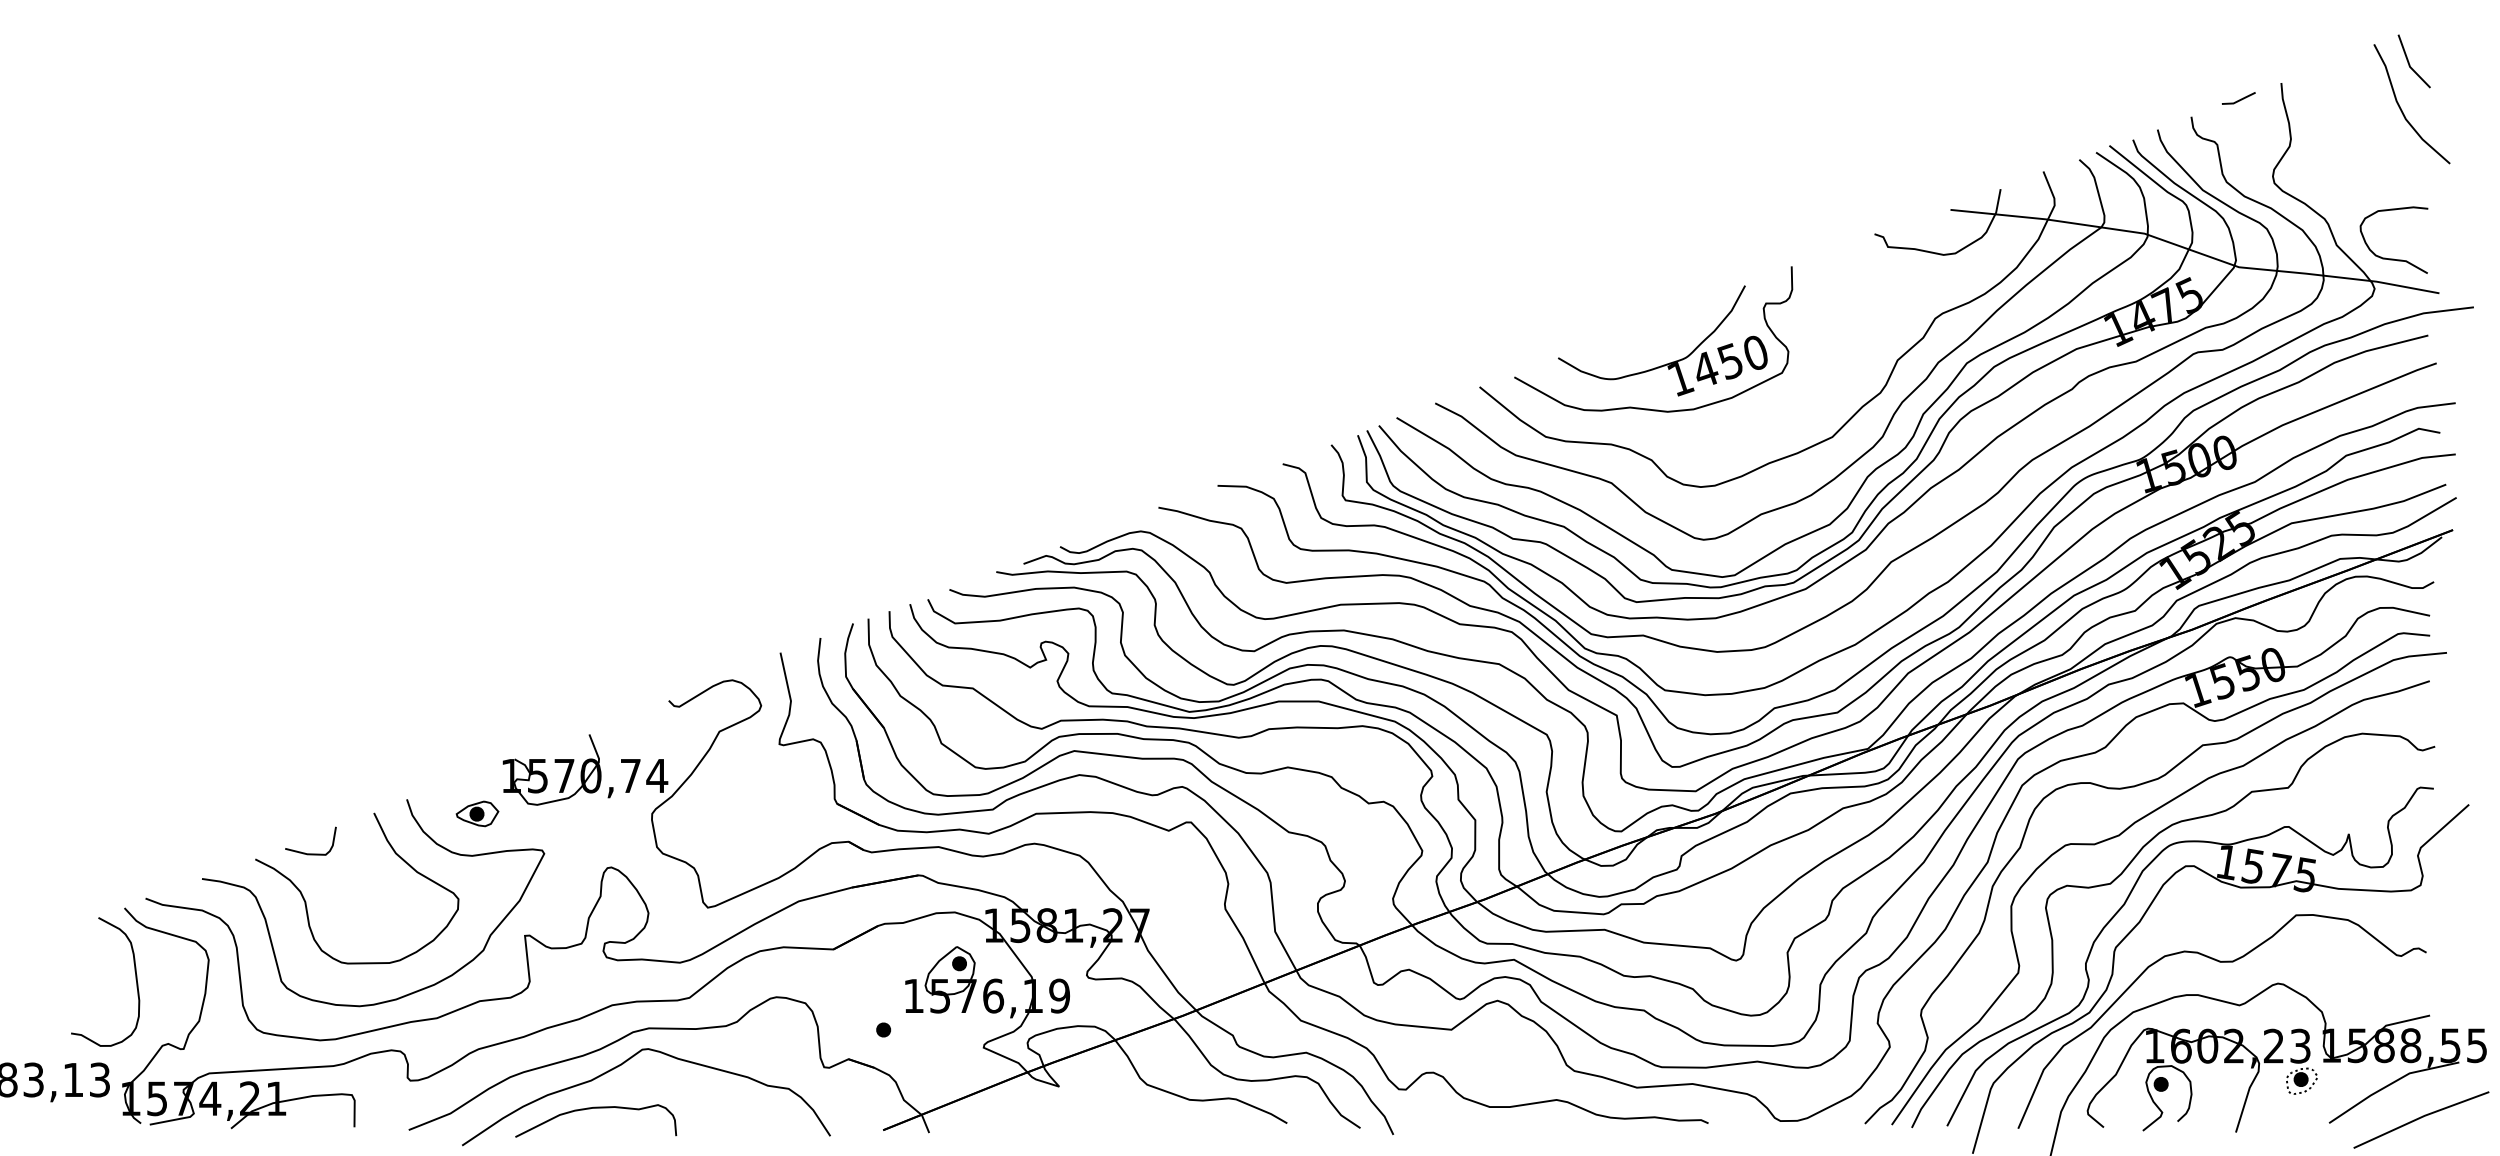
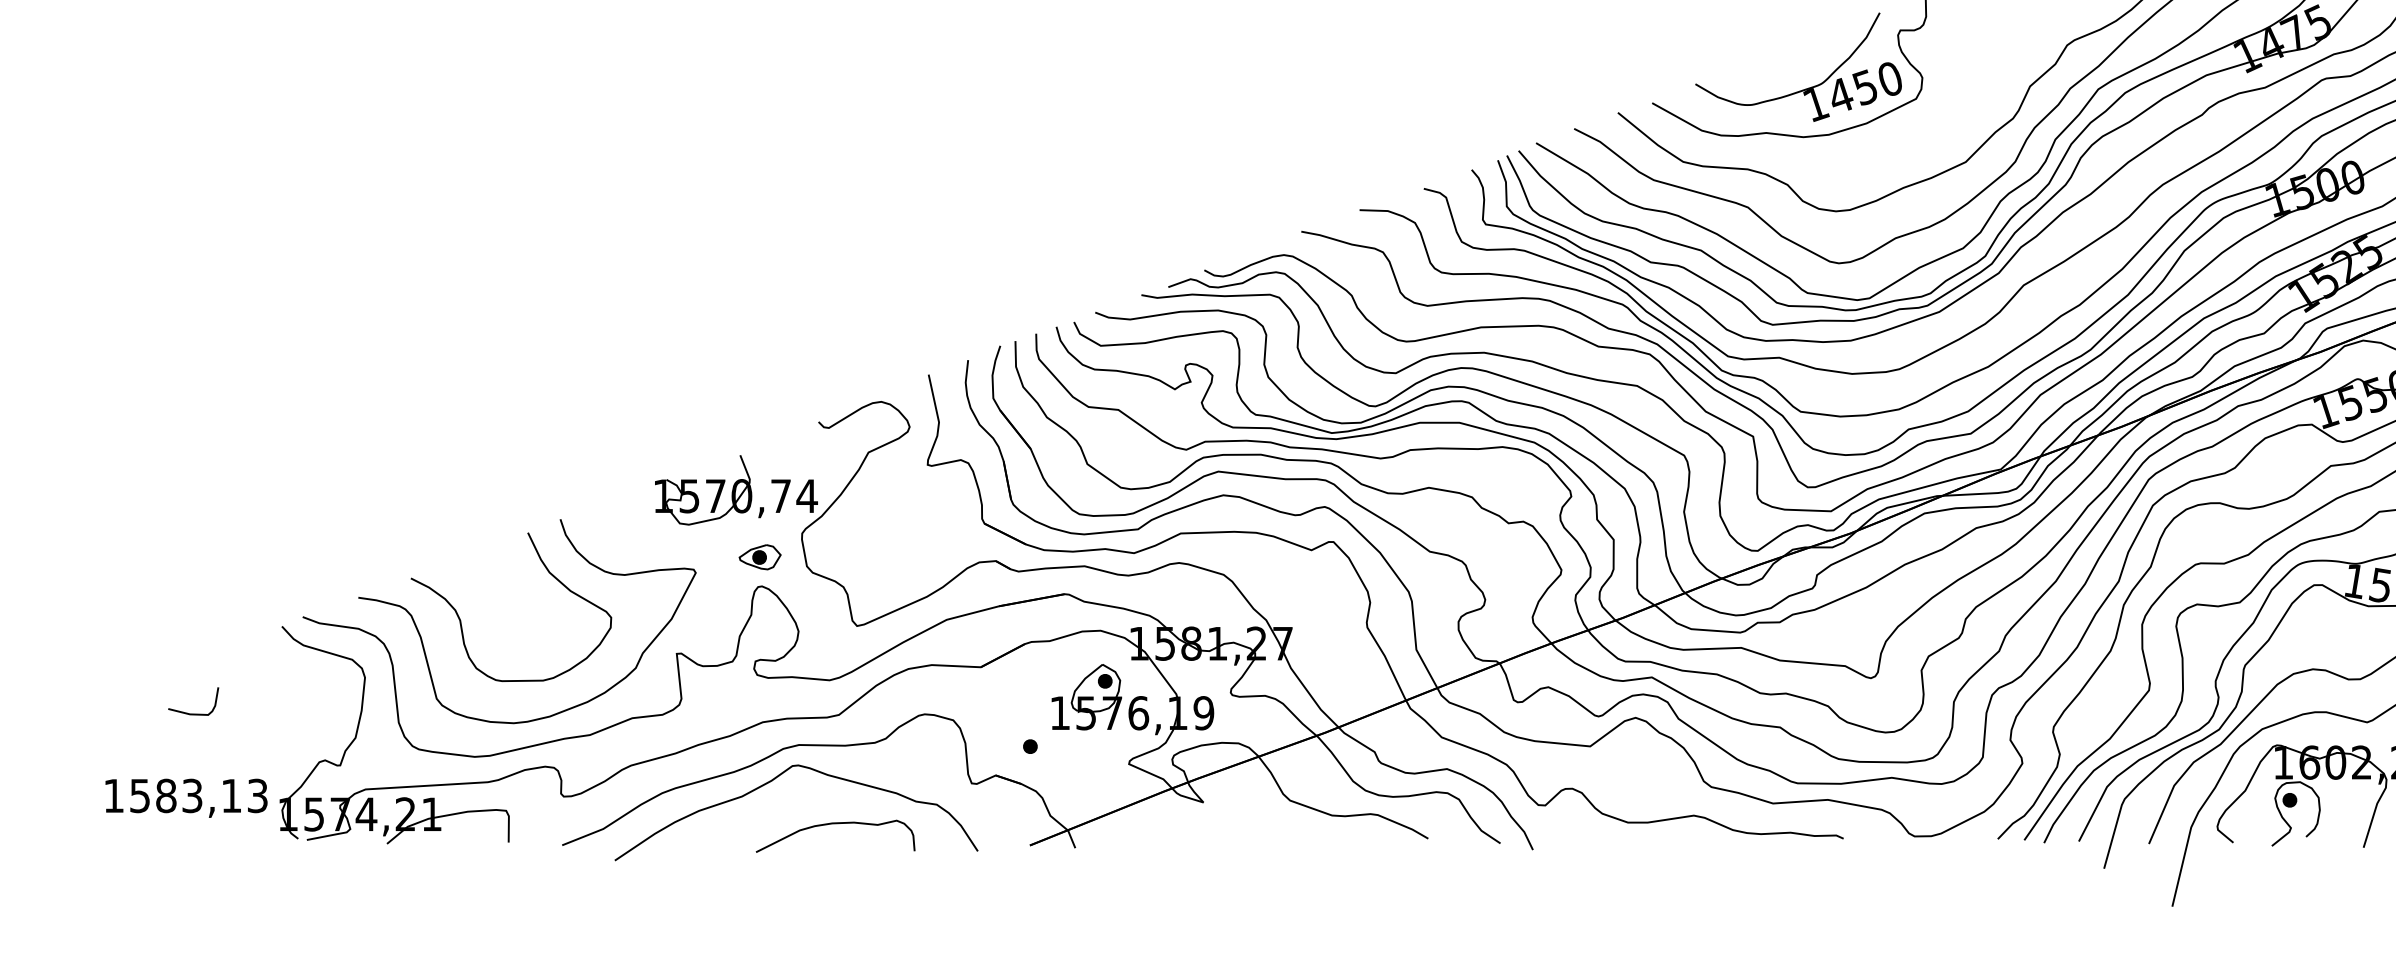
part: (477, 813) -> (760, 556), moved
curve: (305, 852) -> (188, 712), moved
curve: (135, 979) -> (292, 696), removed
curve: (596, 1108) -> (836, 824), moved

